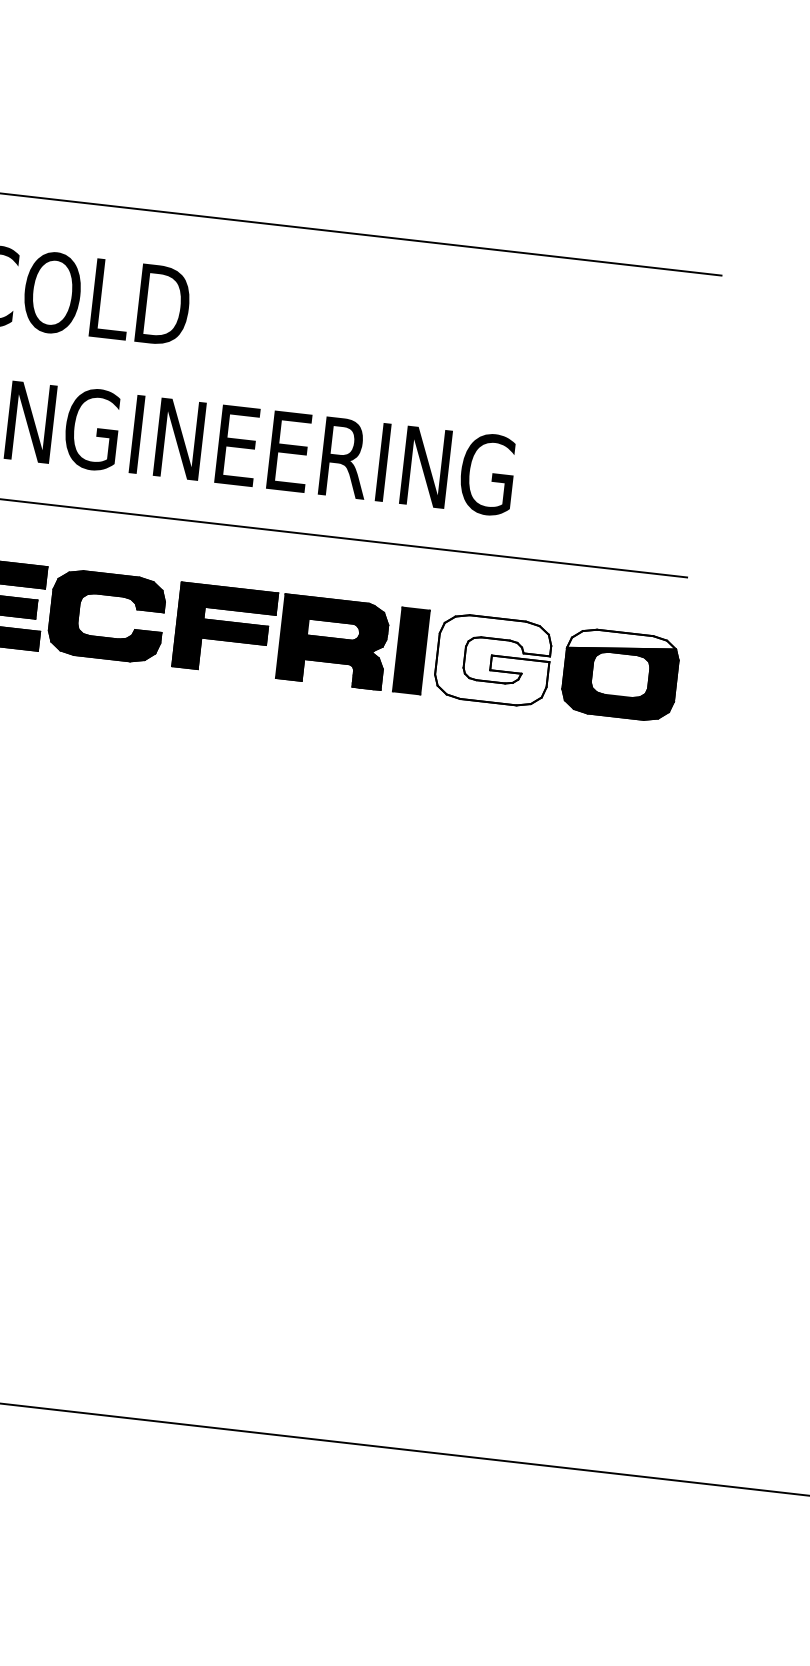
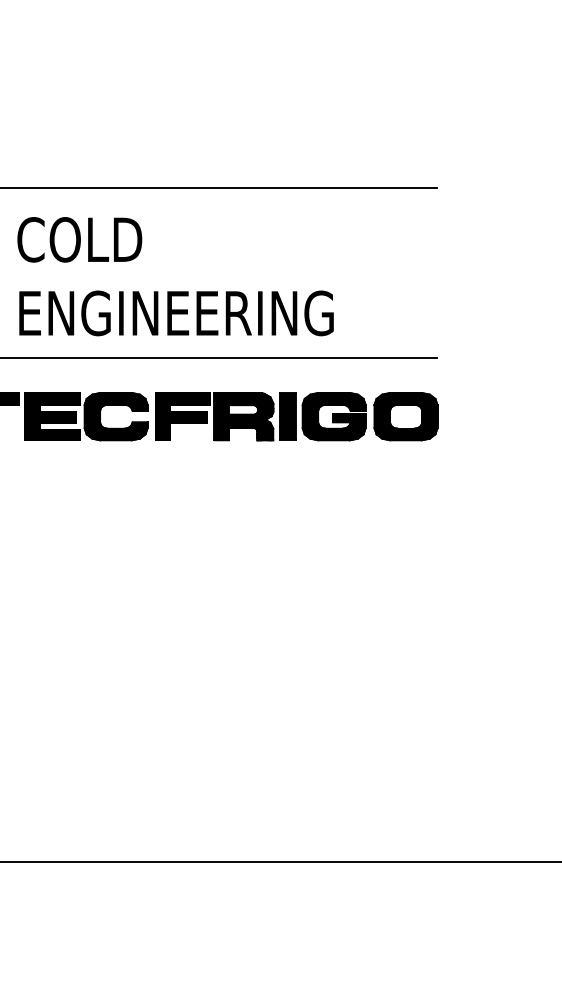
fill: (621, 642) -> (404, 398), added
fill: (492, 659) -> (333, 416), added

